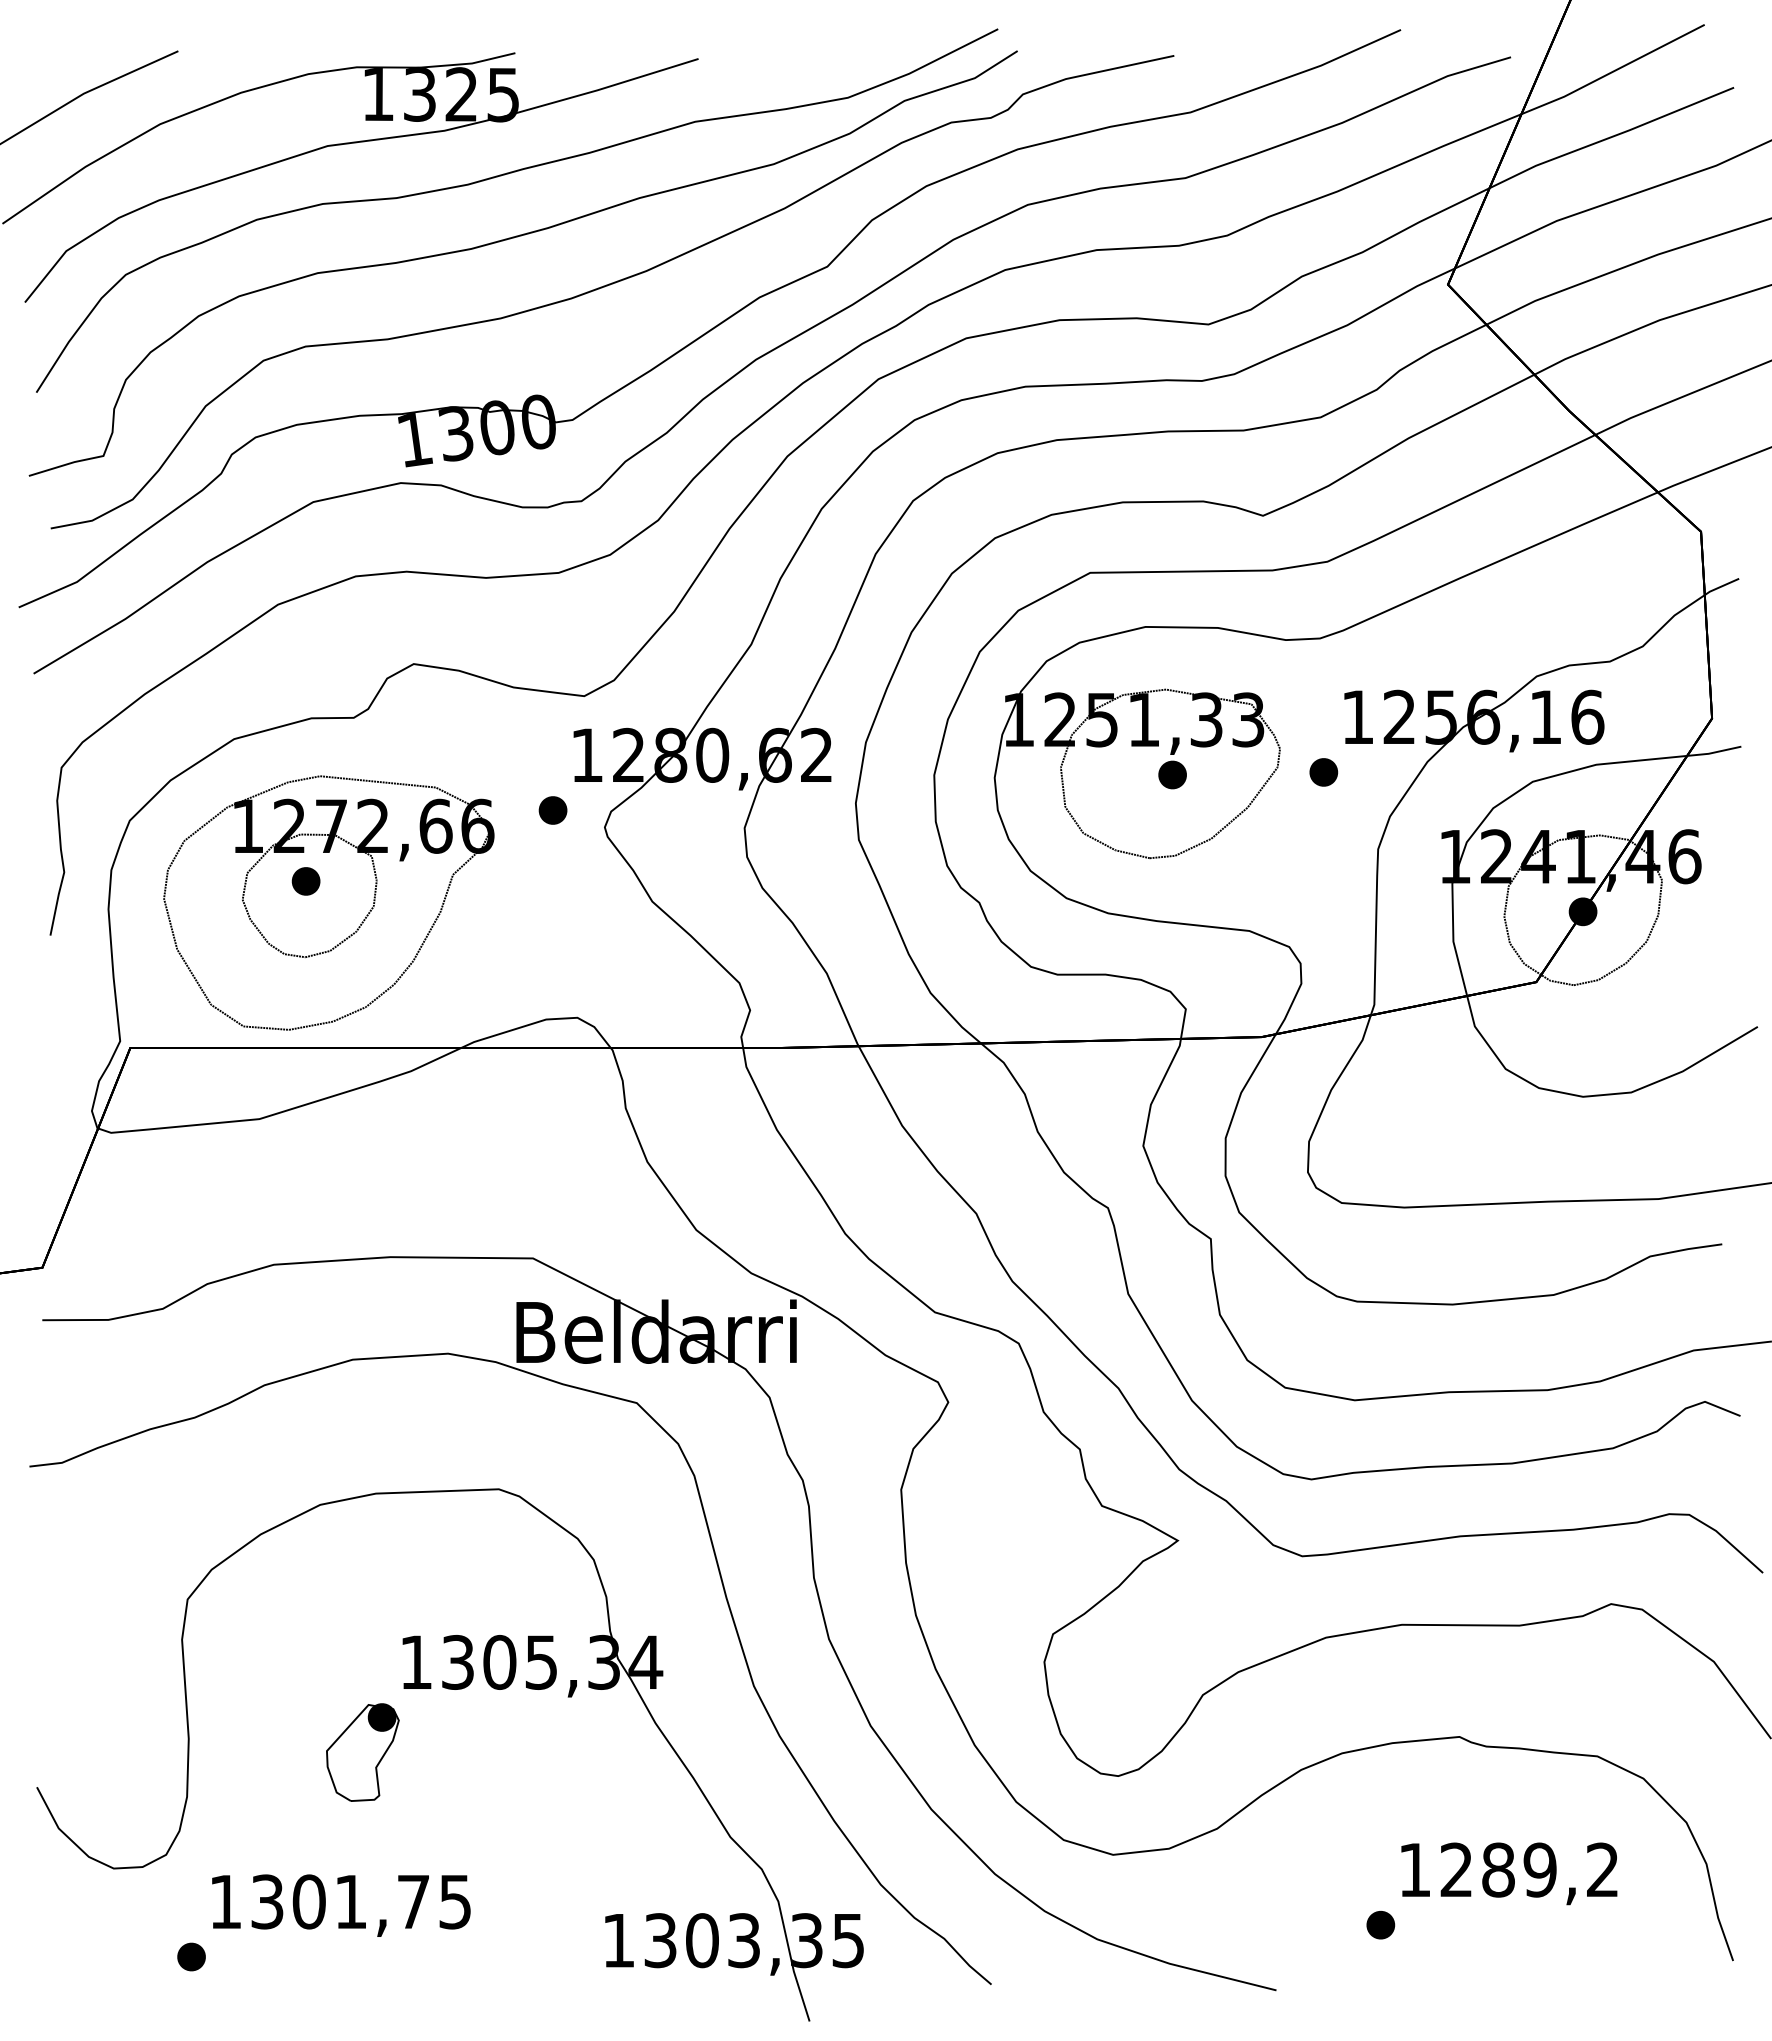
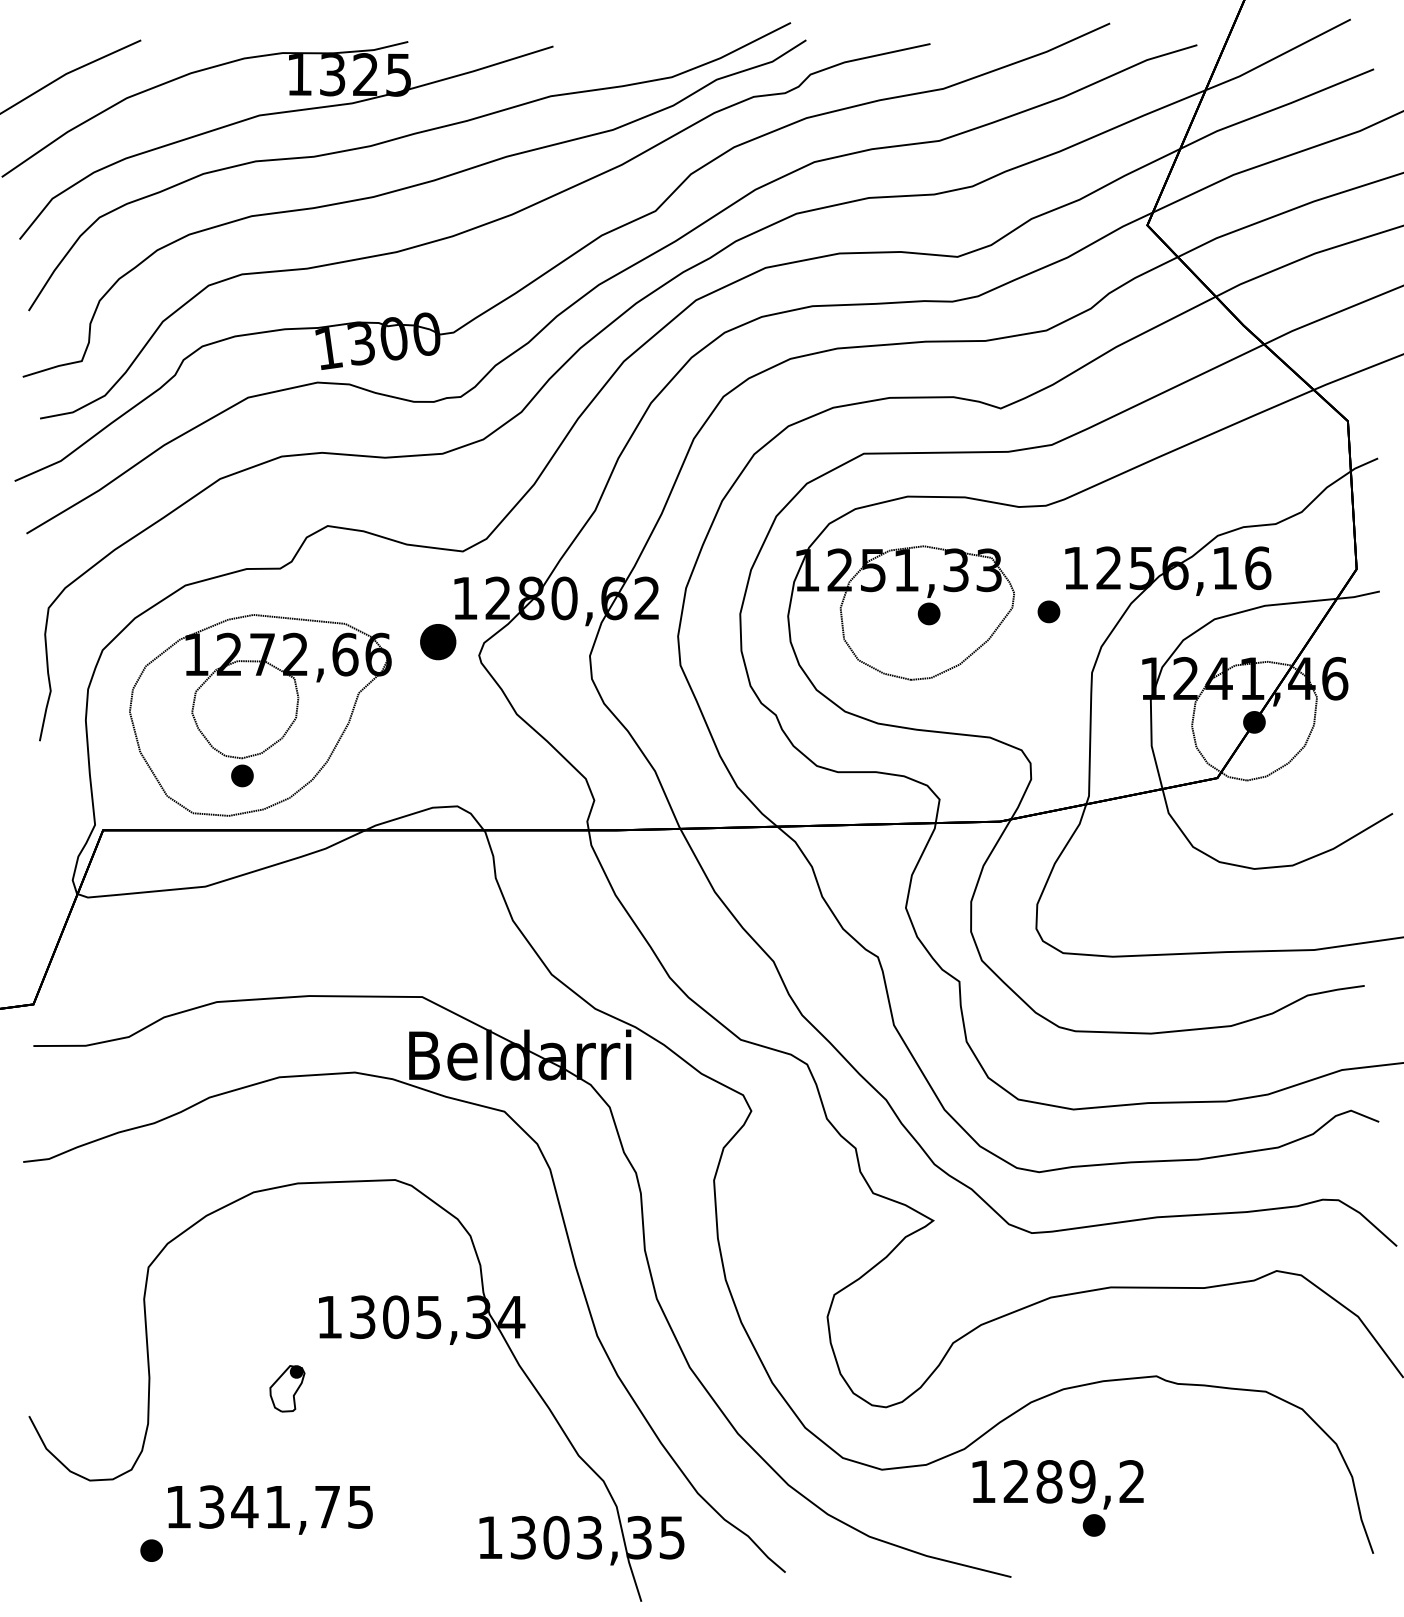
part: (552, 810) -> (437, 642), size x1.6
part: (305, 881) -> (241, 776), moved
part: (362, 1752) -> (287, 1388), size x0.6
text: (1509, 1873) -> (1058, 1484), moved
text: (308, 1901) -> (244, 1506), 1301,75 -> 1341,75

